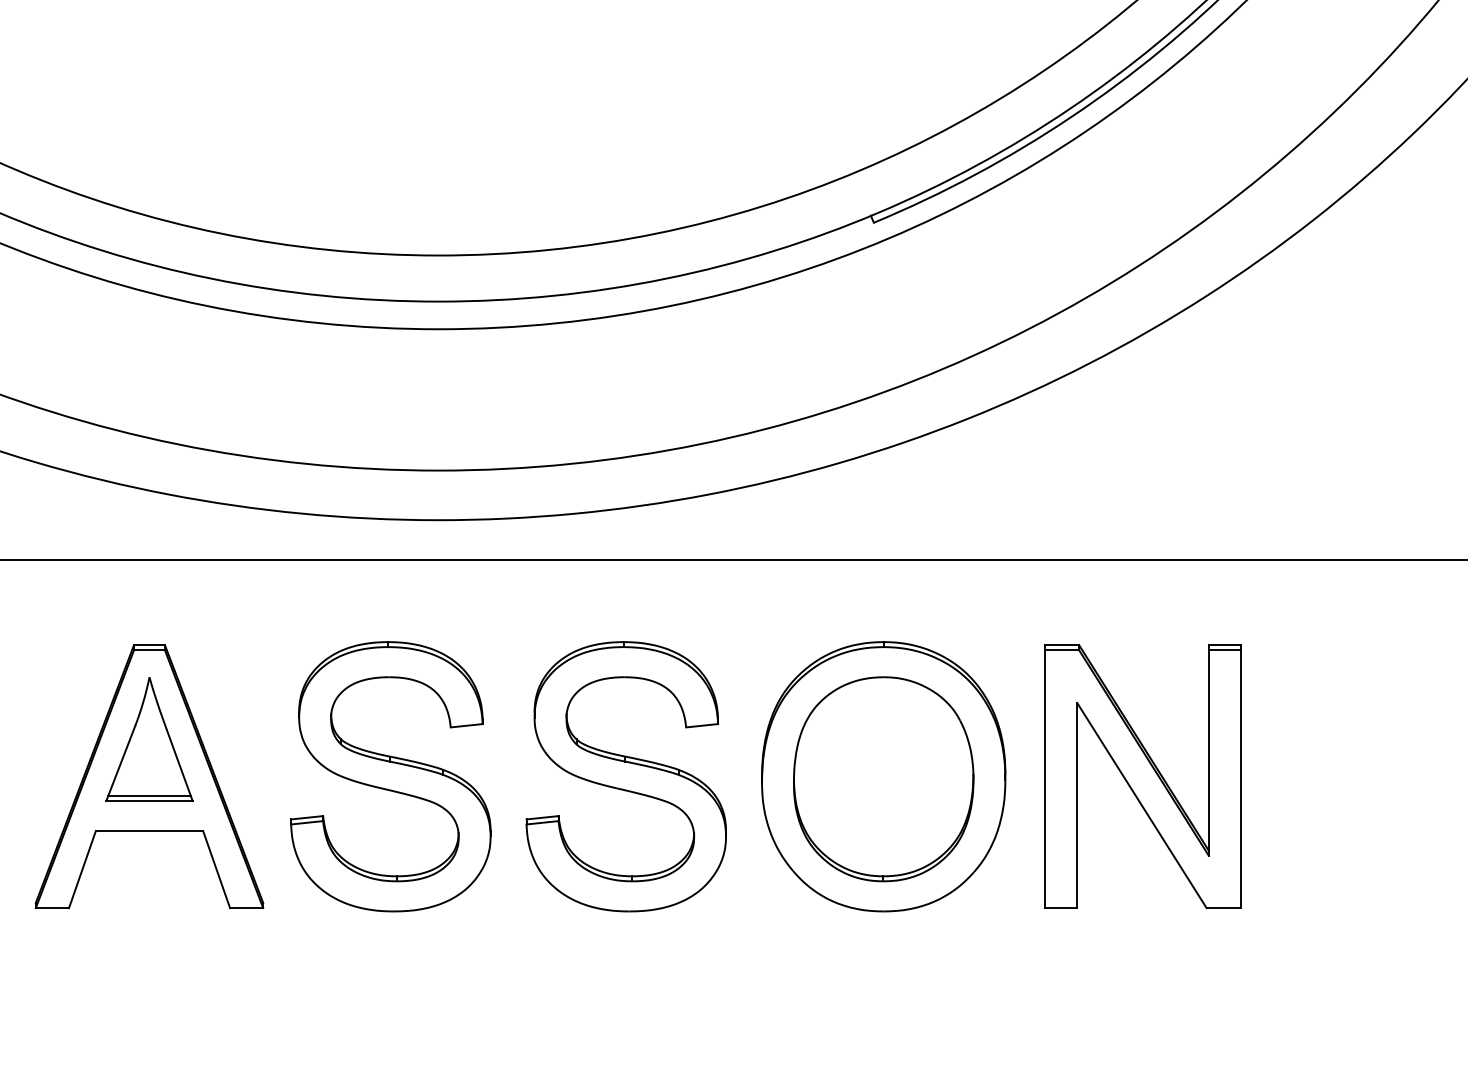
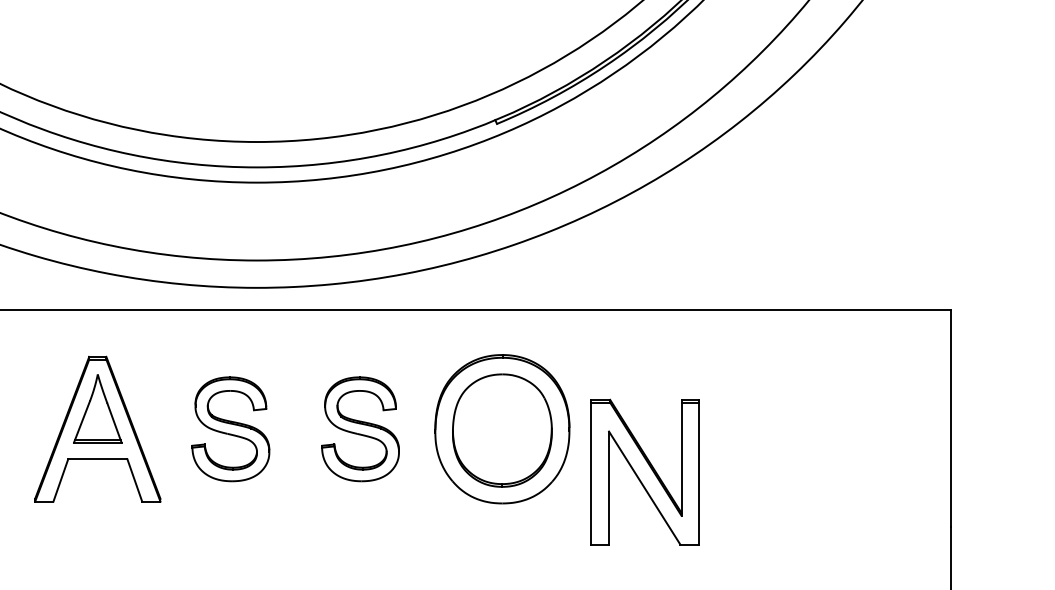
part: (1141, 775) -> (644, 471), moved
part: (390, 777) -> (230, 429), size x0.7
part: (626, 777) -> (360, 429), size x0.7

